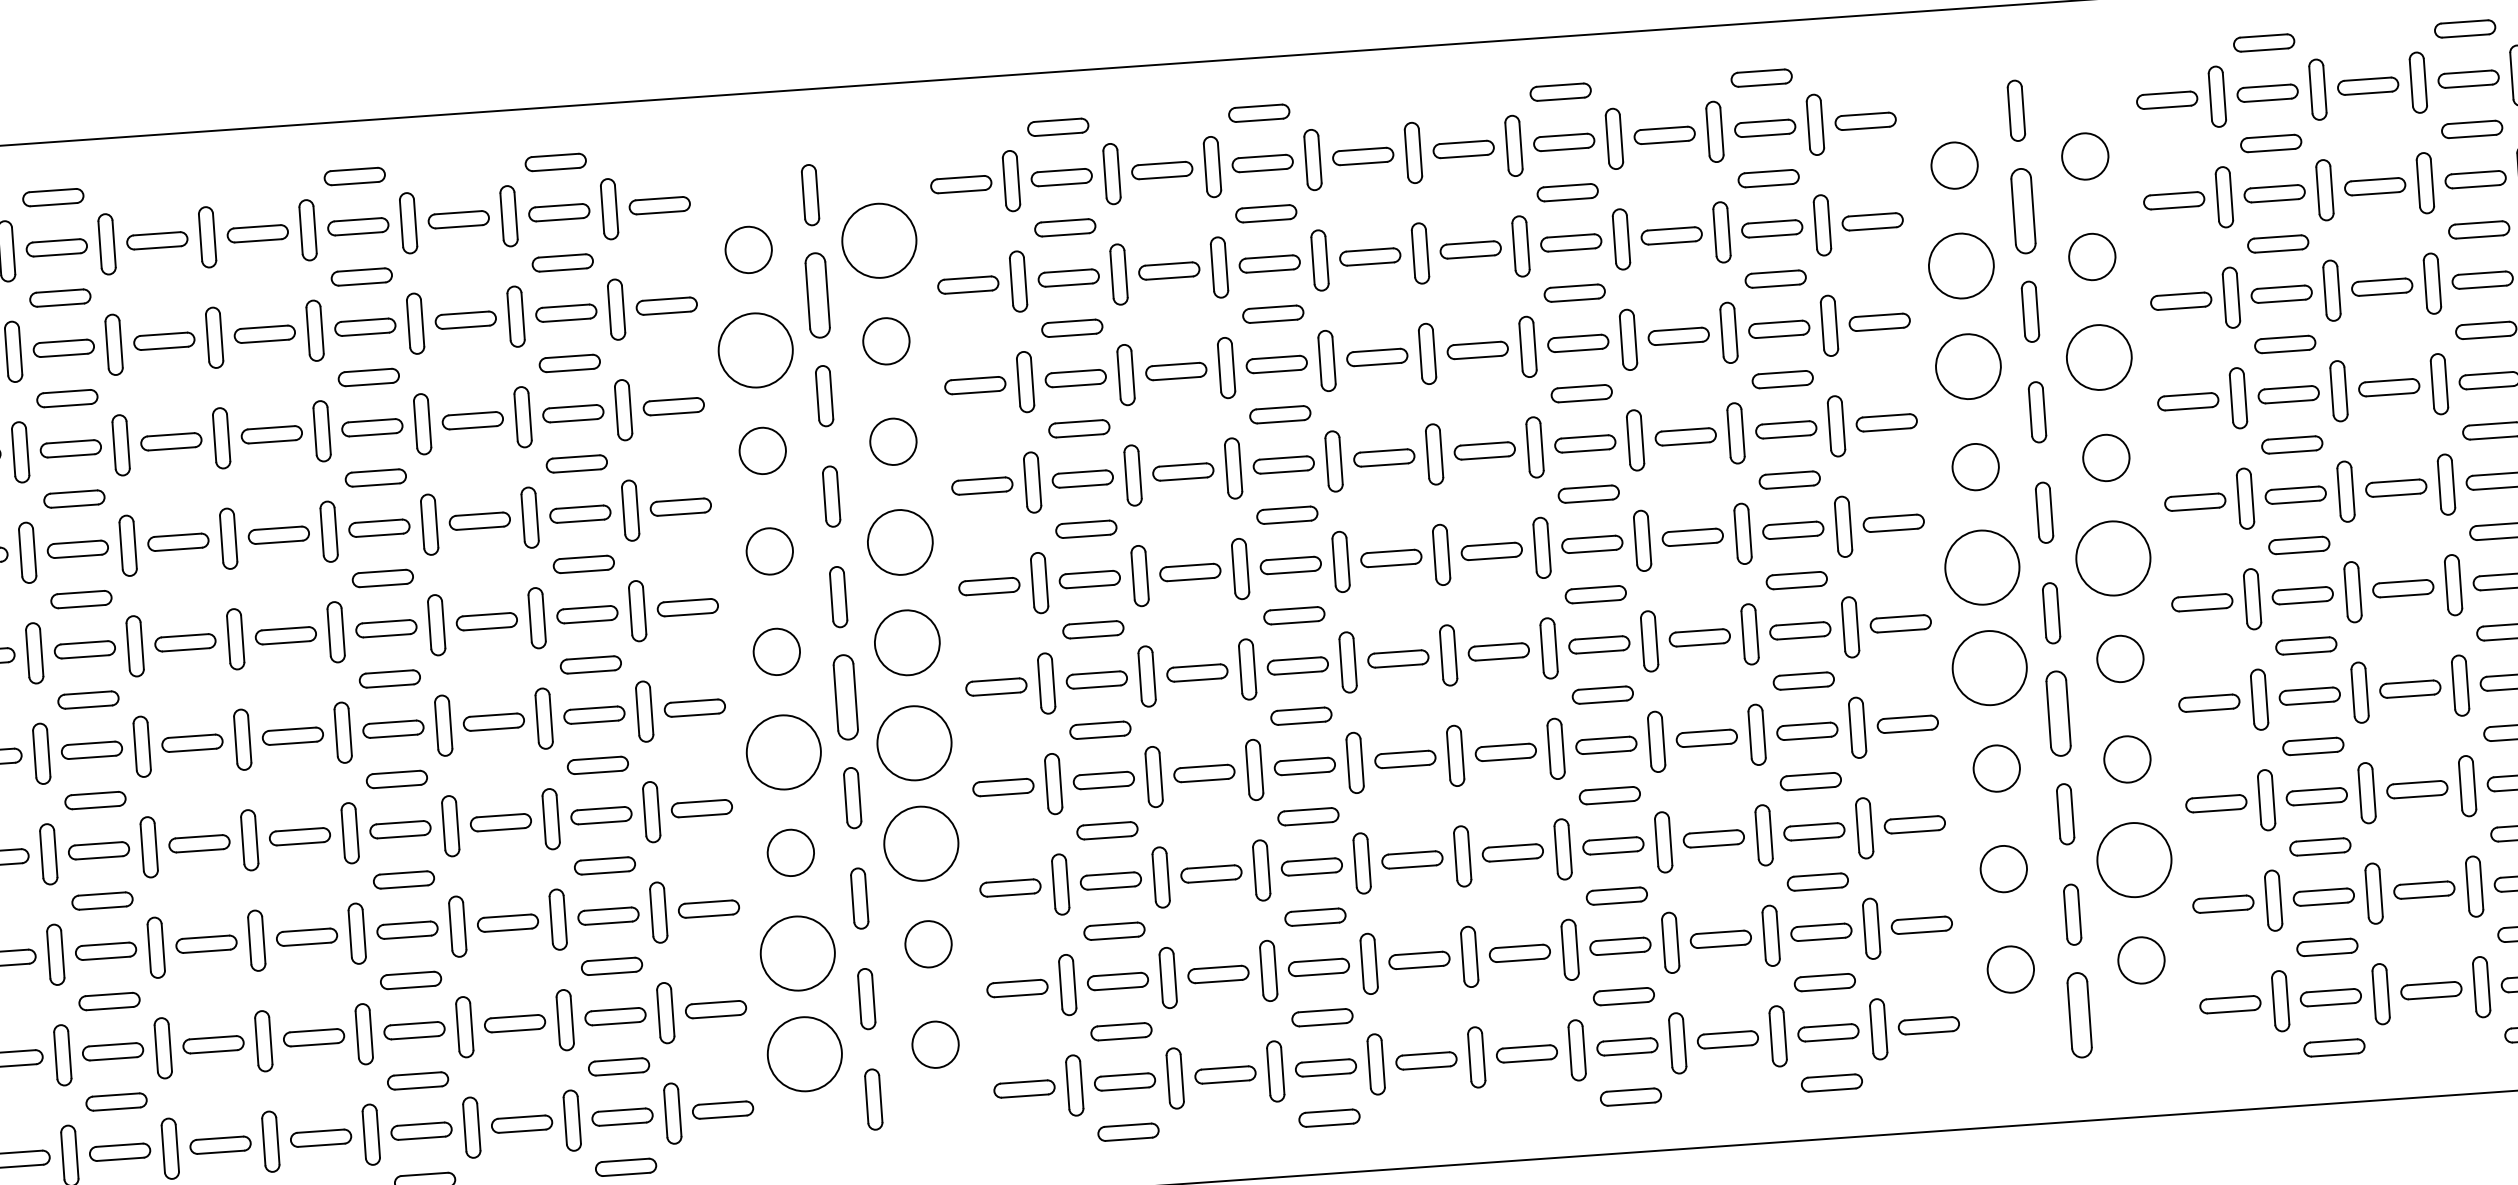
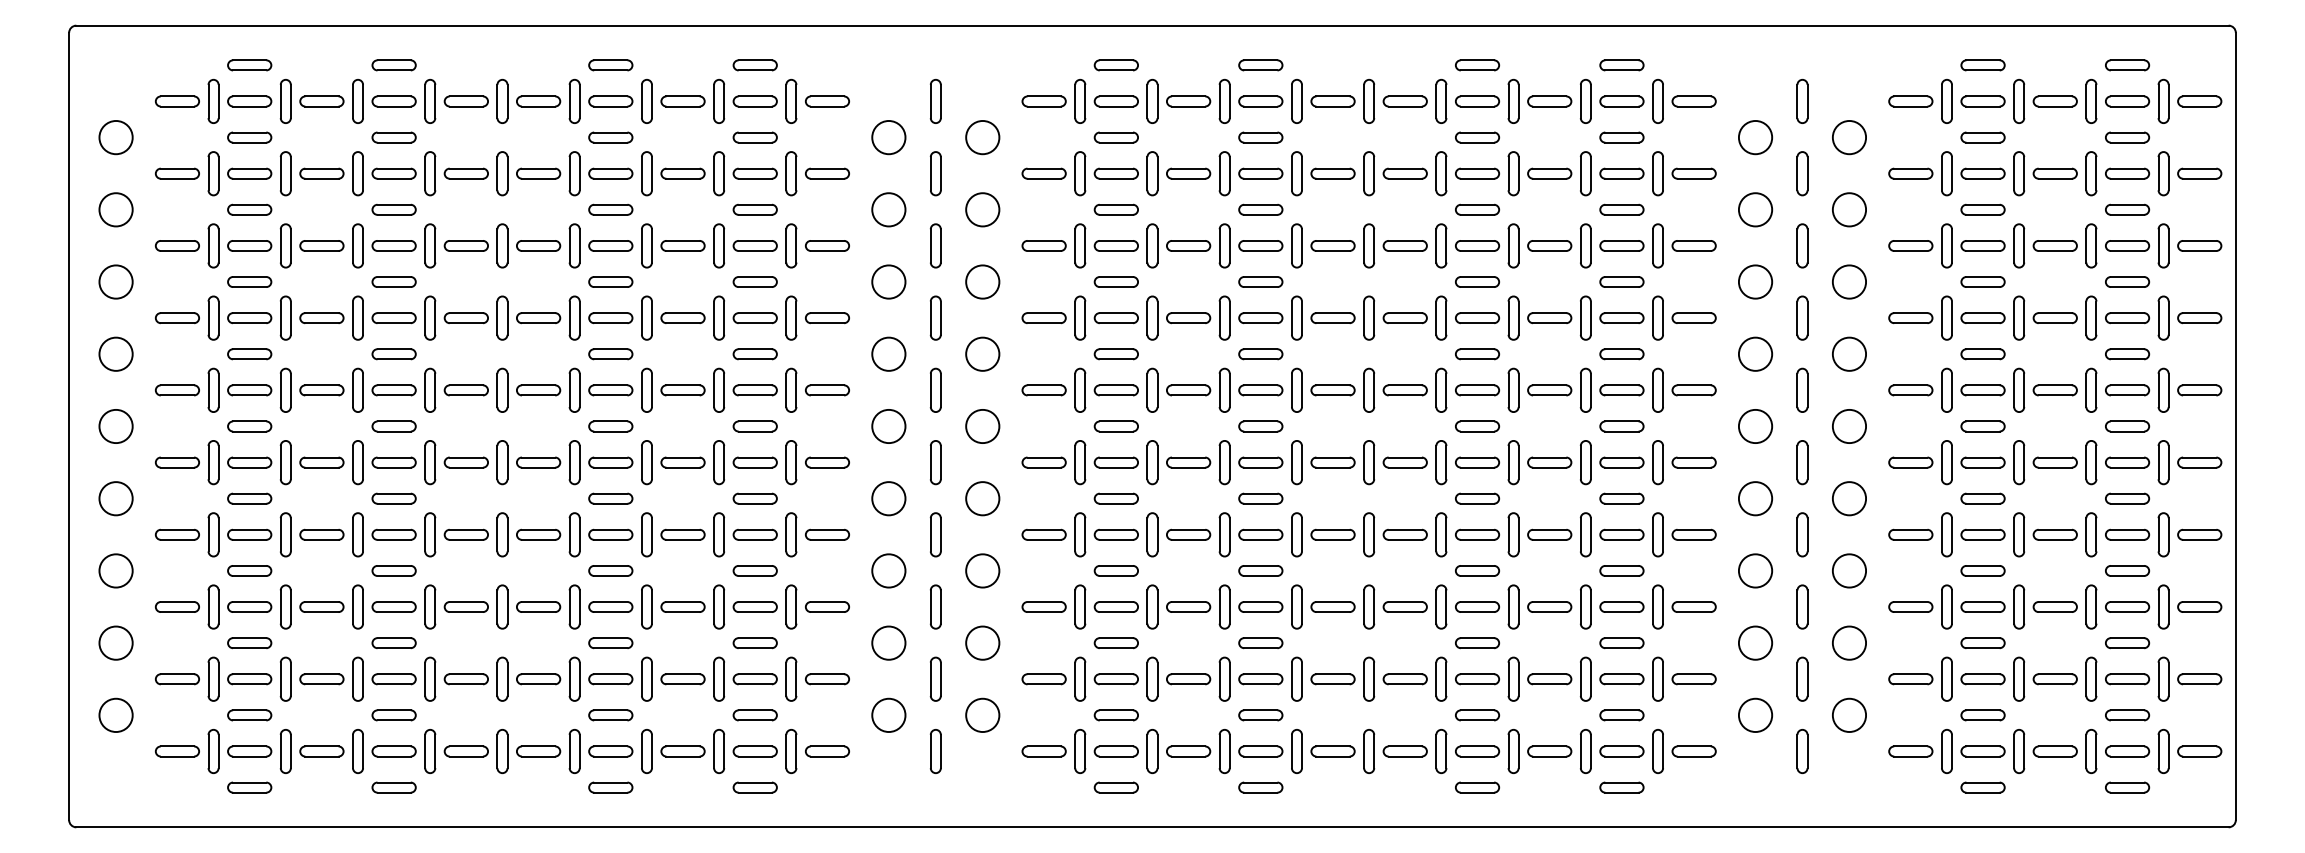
part: (2023, 211) -> (1802, 173), size x0.71
circle: (878, 240) -> (982, 137), size x0.62
circle: (1961, 265) -> (1755, 209), size x0.71
part: (817, 295) -> (935, 173), size x0.71
circle: (755, 350) -> (888, 209), size x0.62
circle: (2099, 356) -> (1849, 281), size x0.71
circle: (1968, 365) -> (1755, 281), size x0.71
circle: (900, 541) -> (982, 353), size x0.71
circle: (2113, 558) -> (1849, 426), size x0.62
circle: (1982, 567) -> (1755, 426), size x0.62
circle: (907, 642) -> (982, 426), size x0.71
circle: (1989, 667) -> (1755, 498), size x0.62
part: (845, 697) -> (935, 462), size x0.71
part: (2058, 713) -> (1802, 534), size x0.71
circle: (914, 743) -> (982, 498), size x0.62
circle: (783, 752) -> (888, 498), size x0.62
circle: (921, 843) -> (982, 570), size x0.62
circle: (2134, 859) -> (1849, 642), size x0.62
circle: (797, 952) -> (888, 642), size x0.62
part: (2079, 1015) -> (1802, 751), size x0.71
circle: (804, 1052) -> (888, 714), size x0.62

